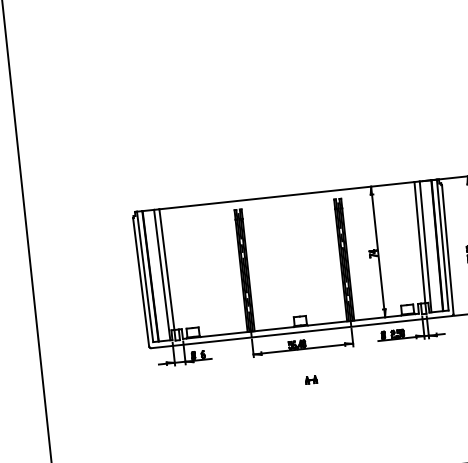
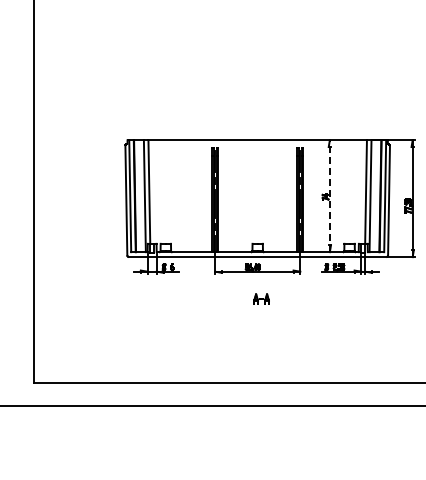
line: (377, 252) -> (329, 196), solid -> dashed
part: (310, 378) -> (261, 297), size x1.6

